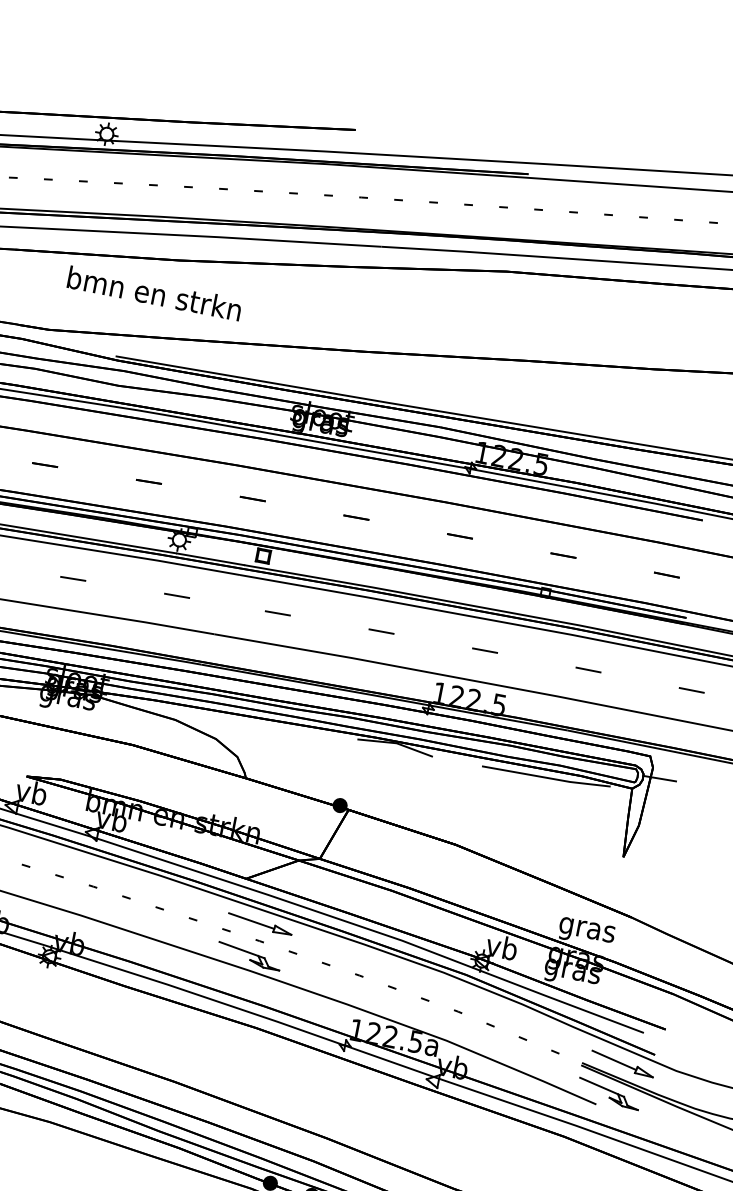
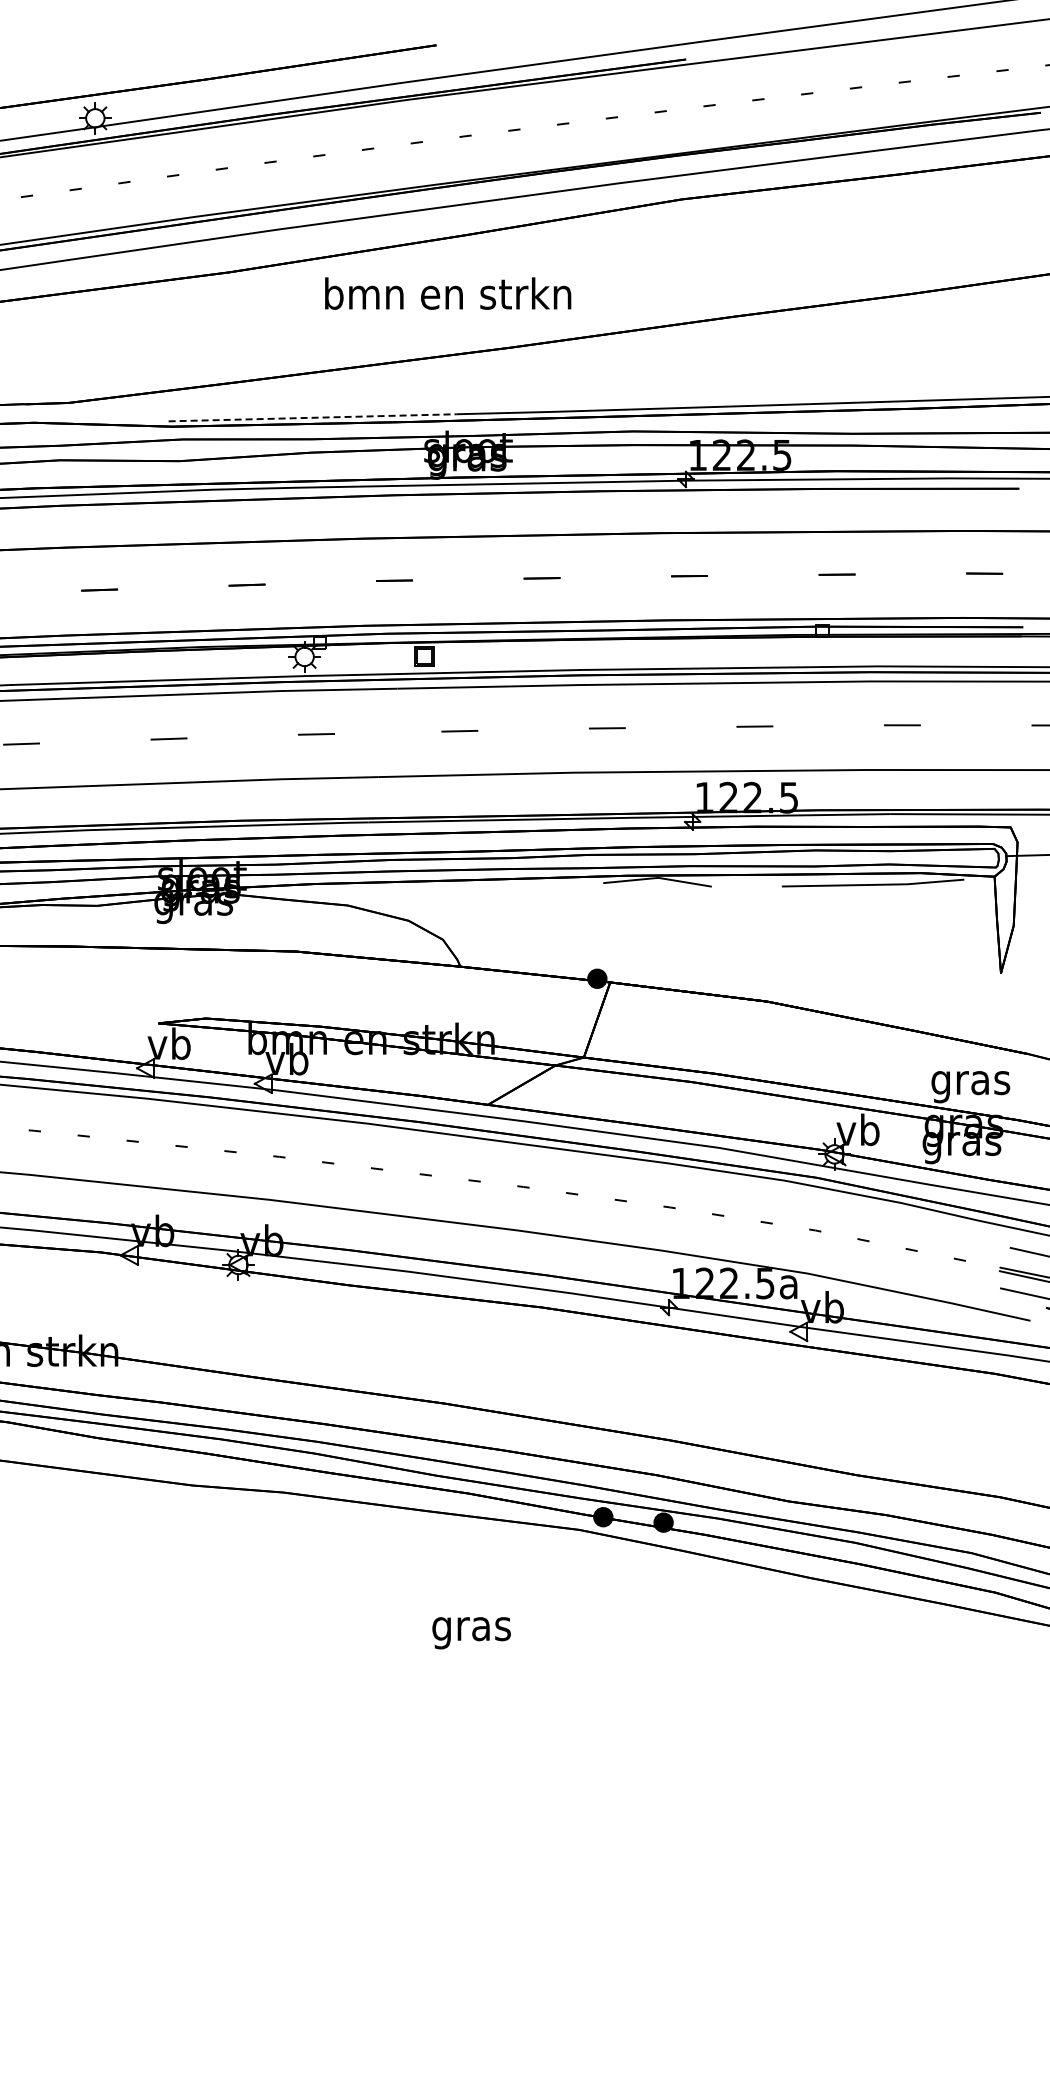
text: (154, 293) -> (448, 293), moved
line: (218, 373) -> (313, 417), solid -> dashed
part: (259, 924) -> (518, 1163), removed
part: (248, 956) -> (512, 1210), removed

